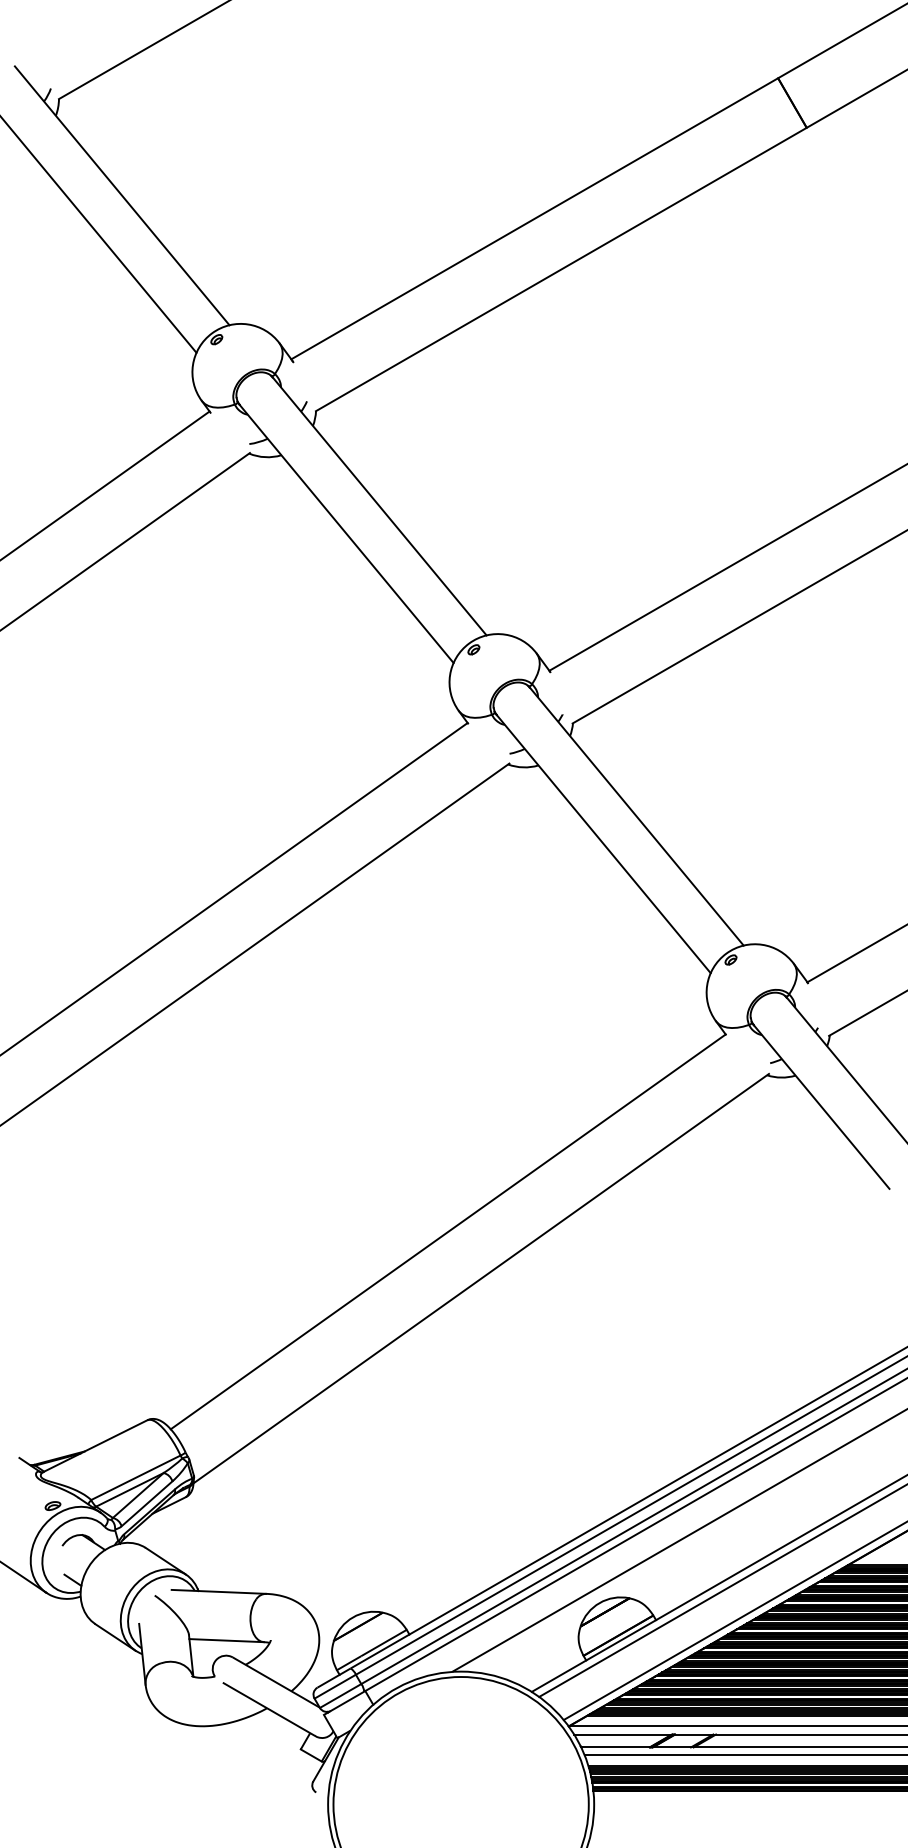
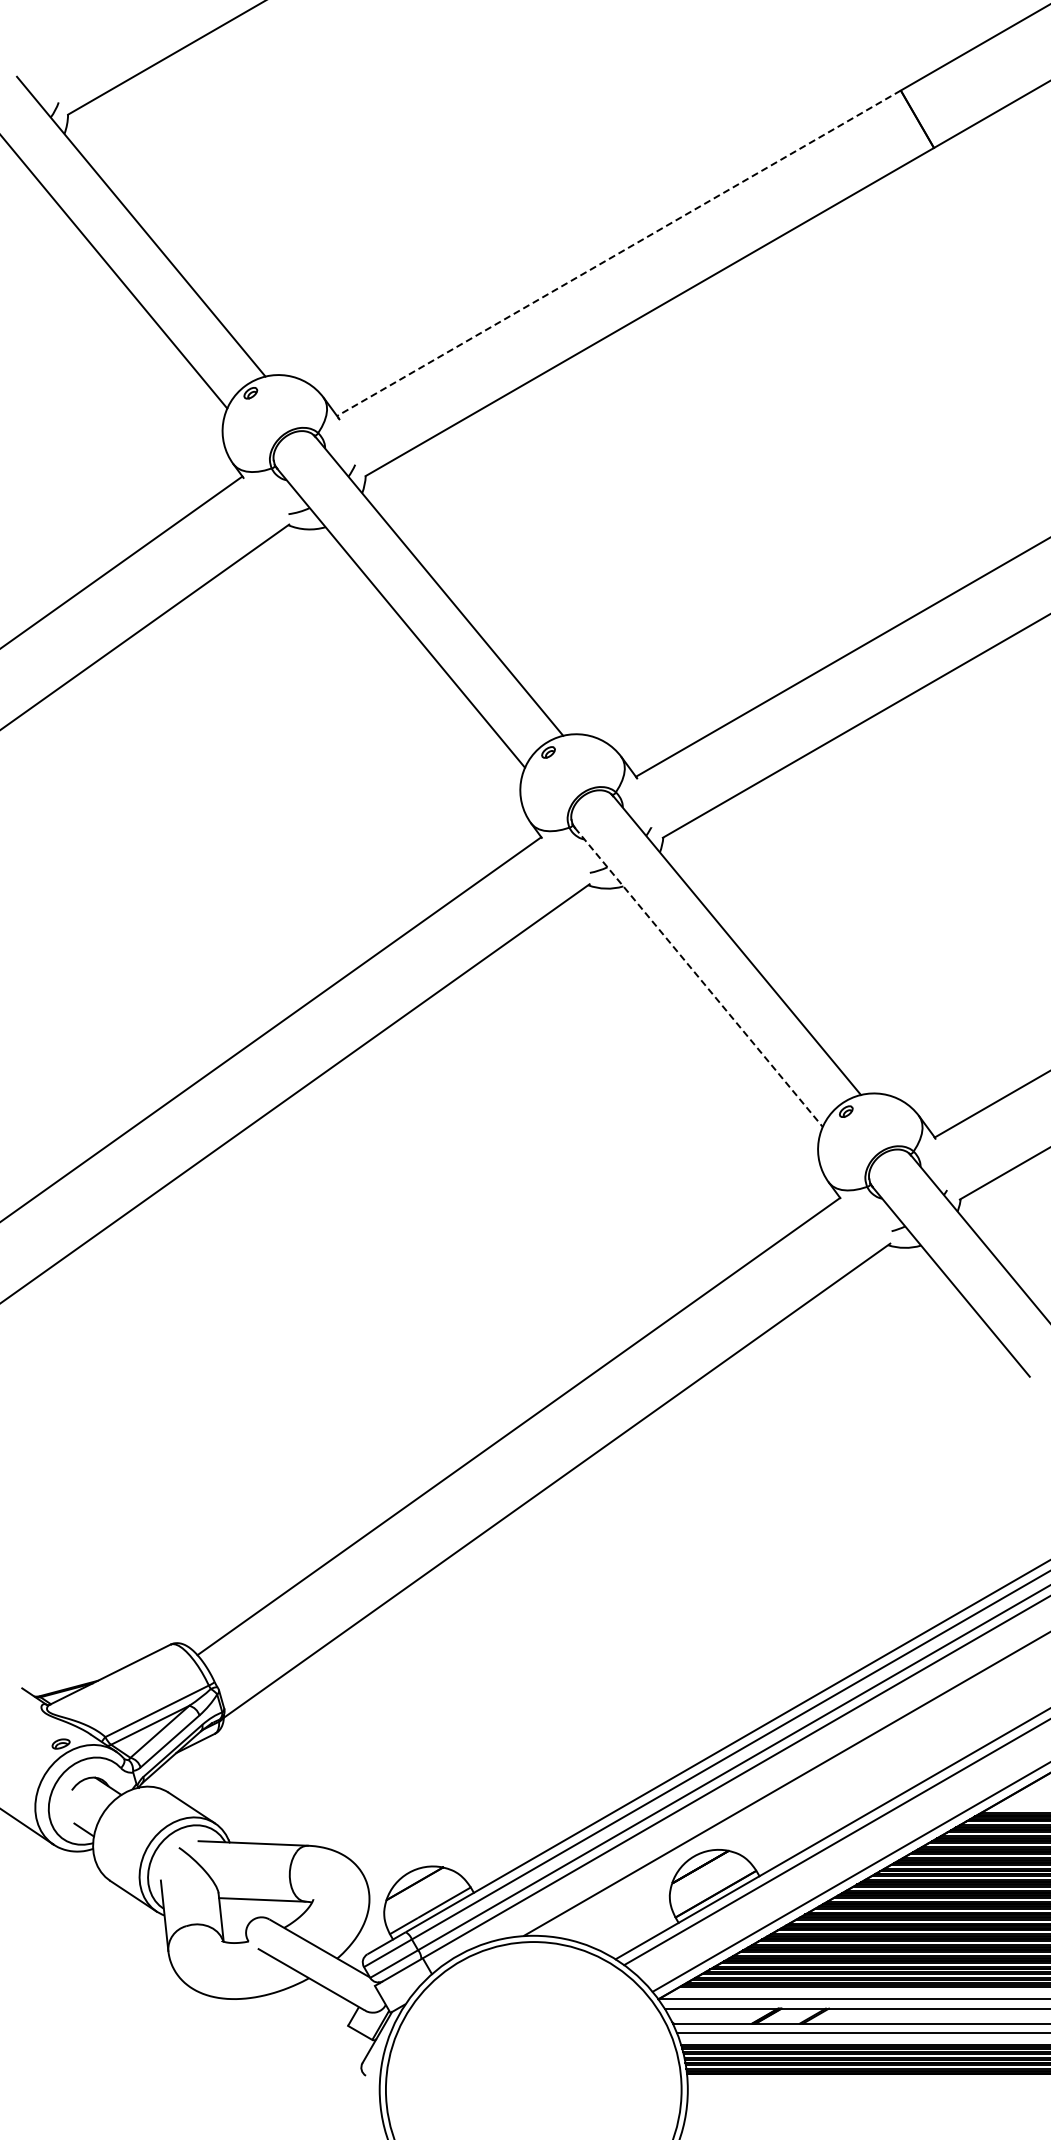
line: (534, 218) -> (618, 253), solid -> dashed
line: (604, 844) -> (699, 977), solid -> dashed

